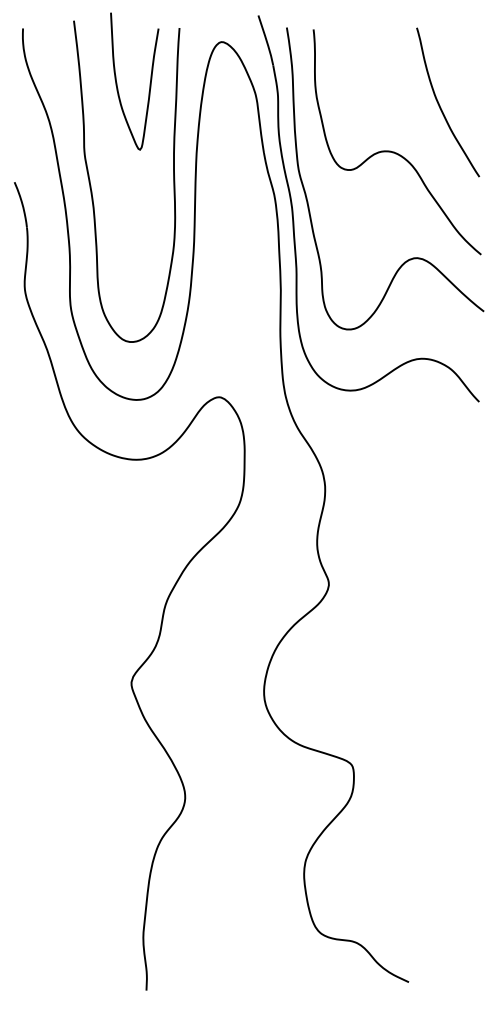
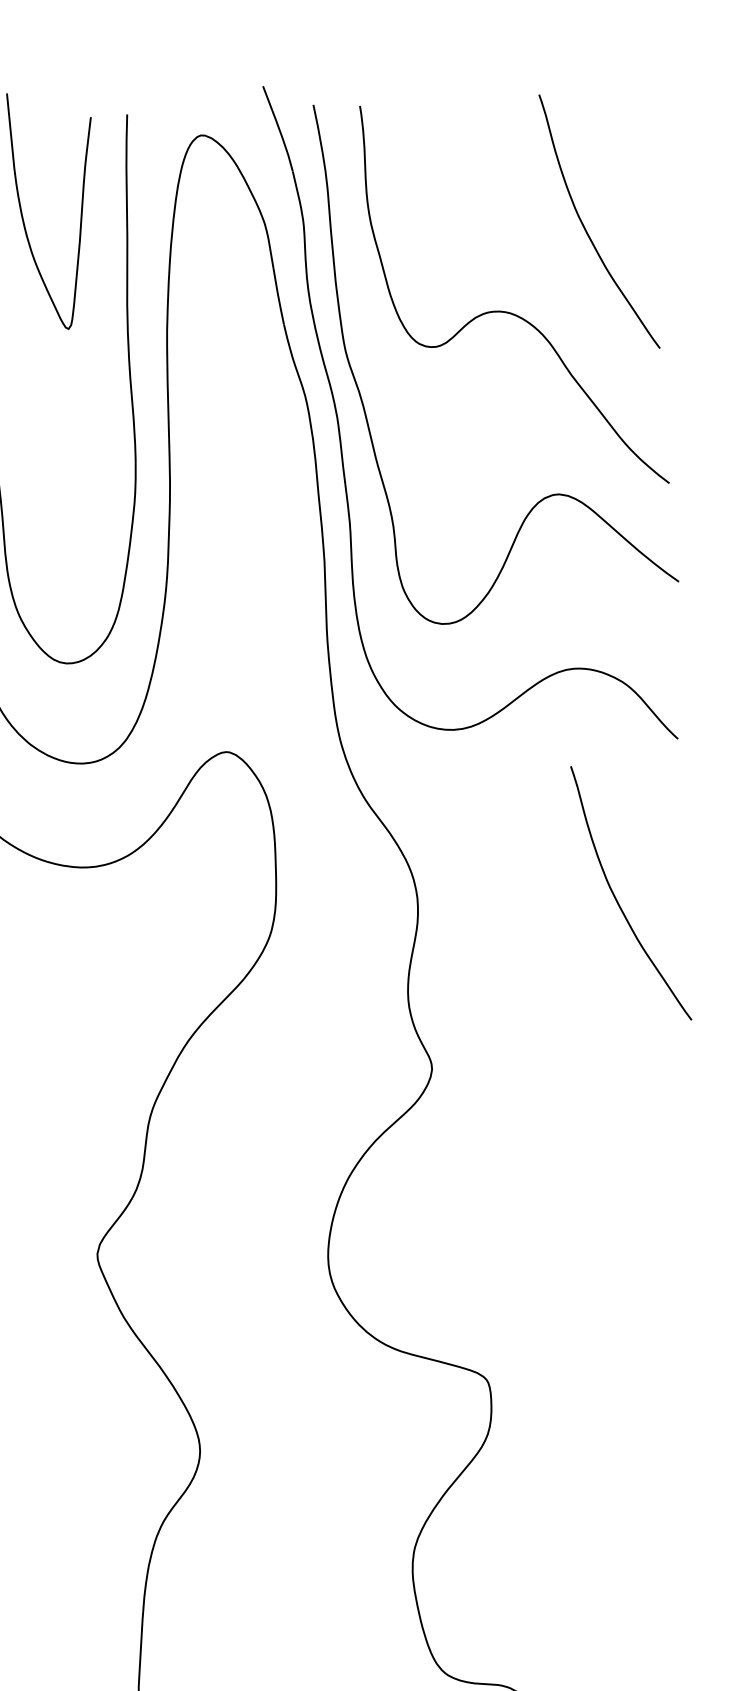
curve: (440, 492) -> (618, 899), added

